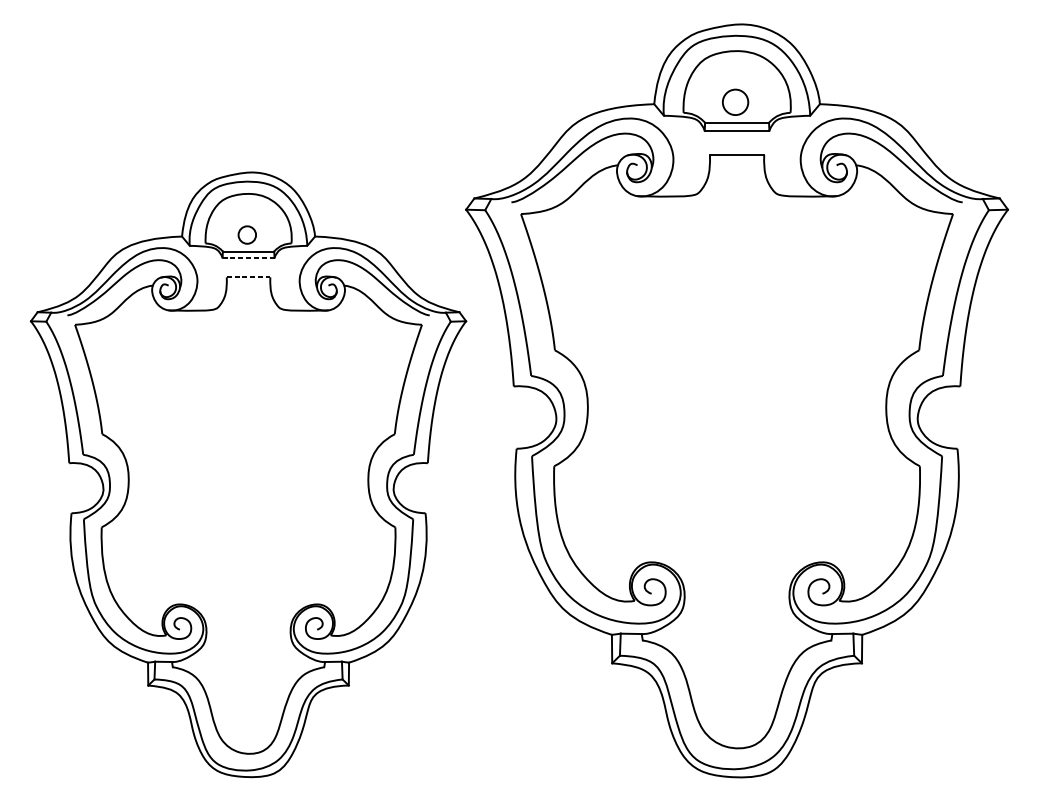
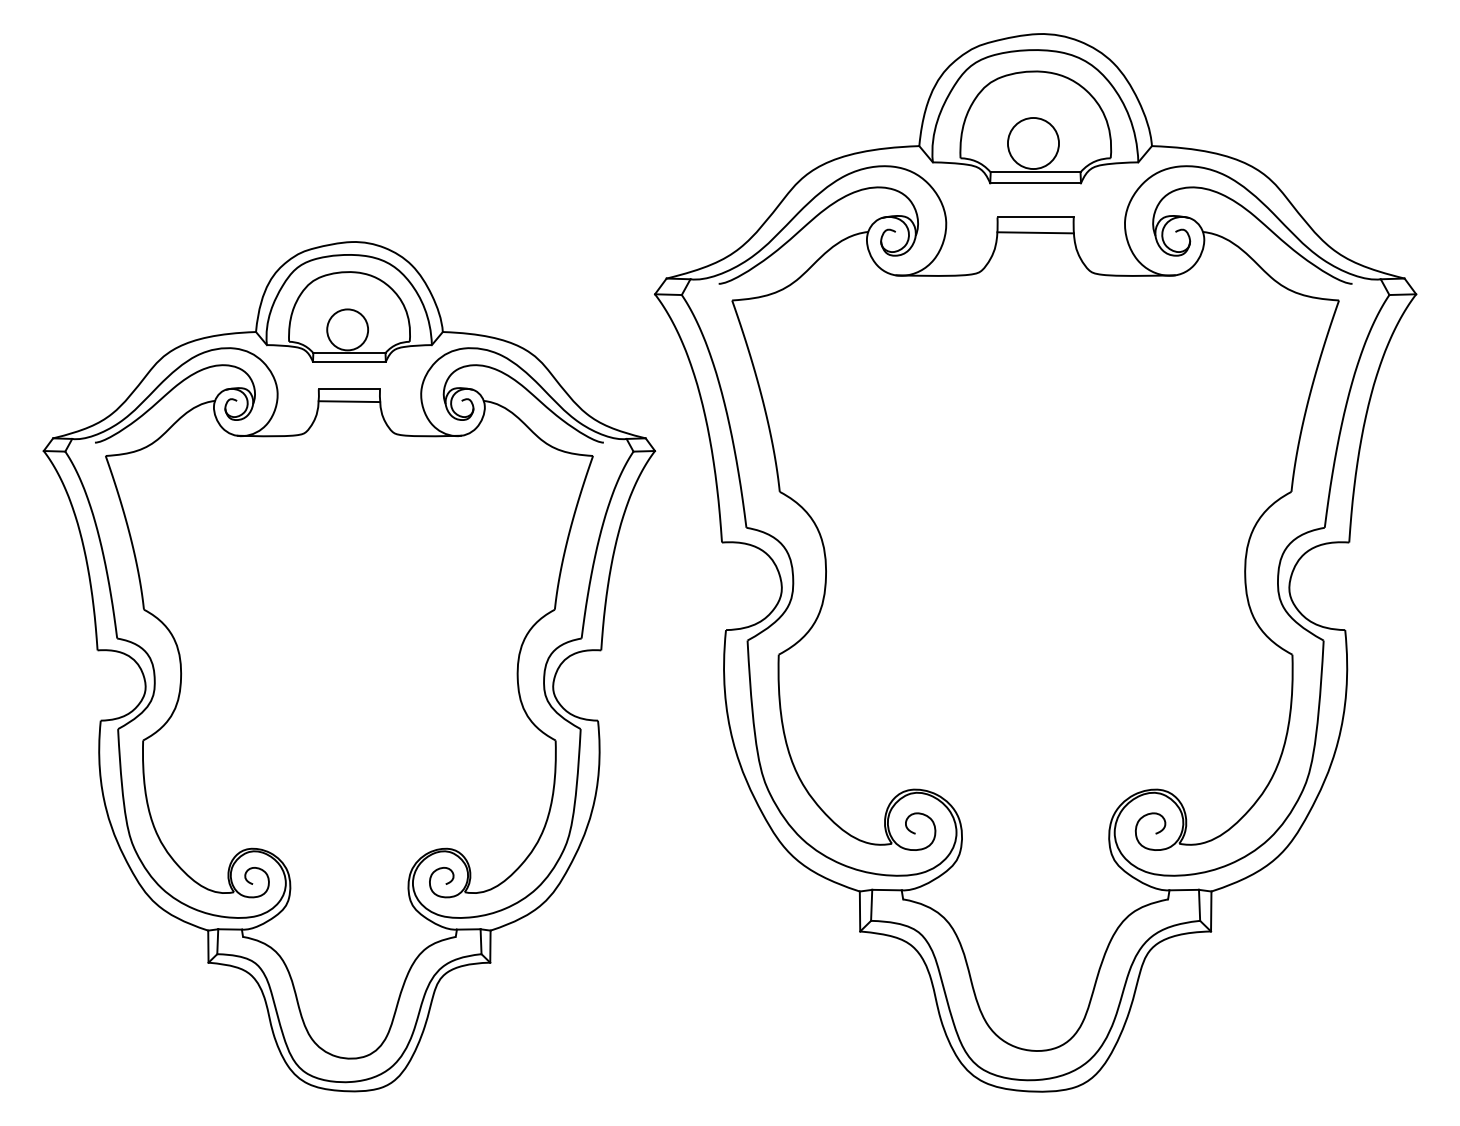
circle: (735, 102) -> (1033, 143), size x1.43
line: (736, 165) -> (1035, 232), added
circle: (247, 234) -> (347, 329), size x1.67
line: (248, 257) -> (349, 361), dashed -> solid
line: (248, 277) -> (349, 389), dashed -> solid
line: (248, 286) -> (349, 401), added

